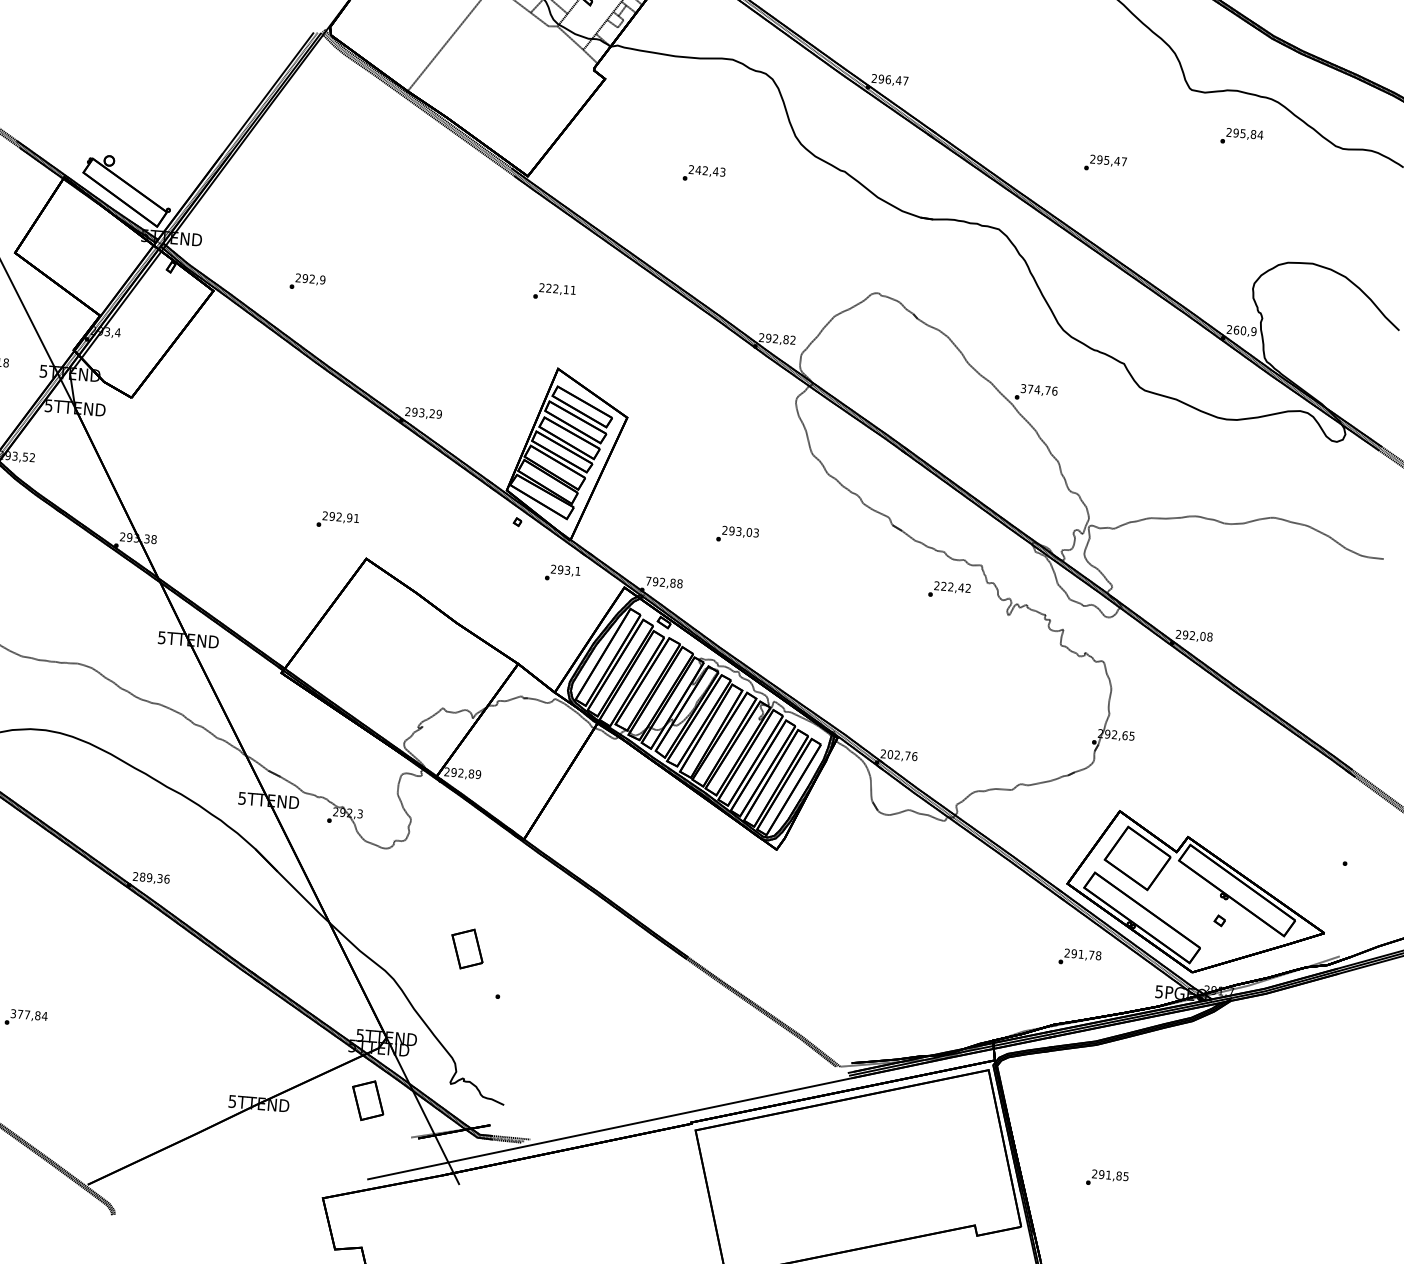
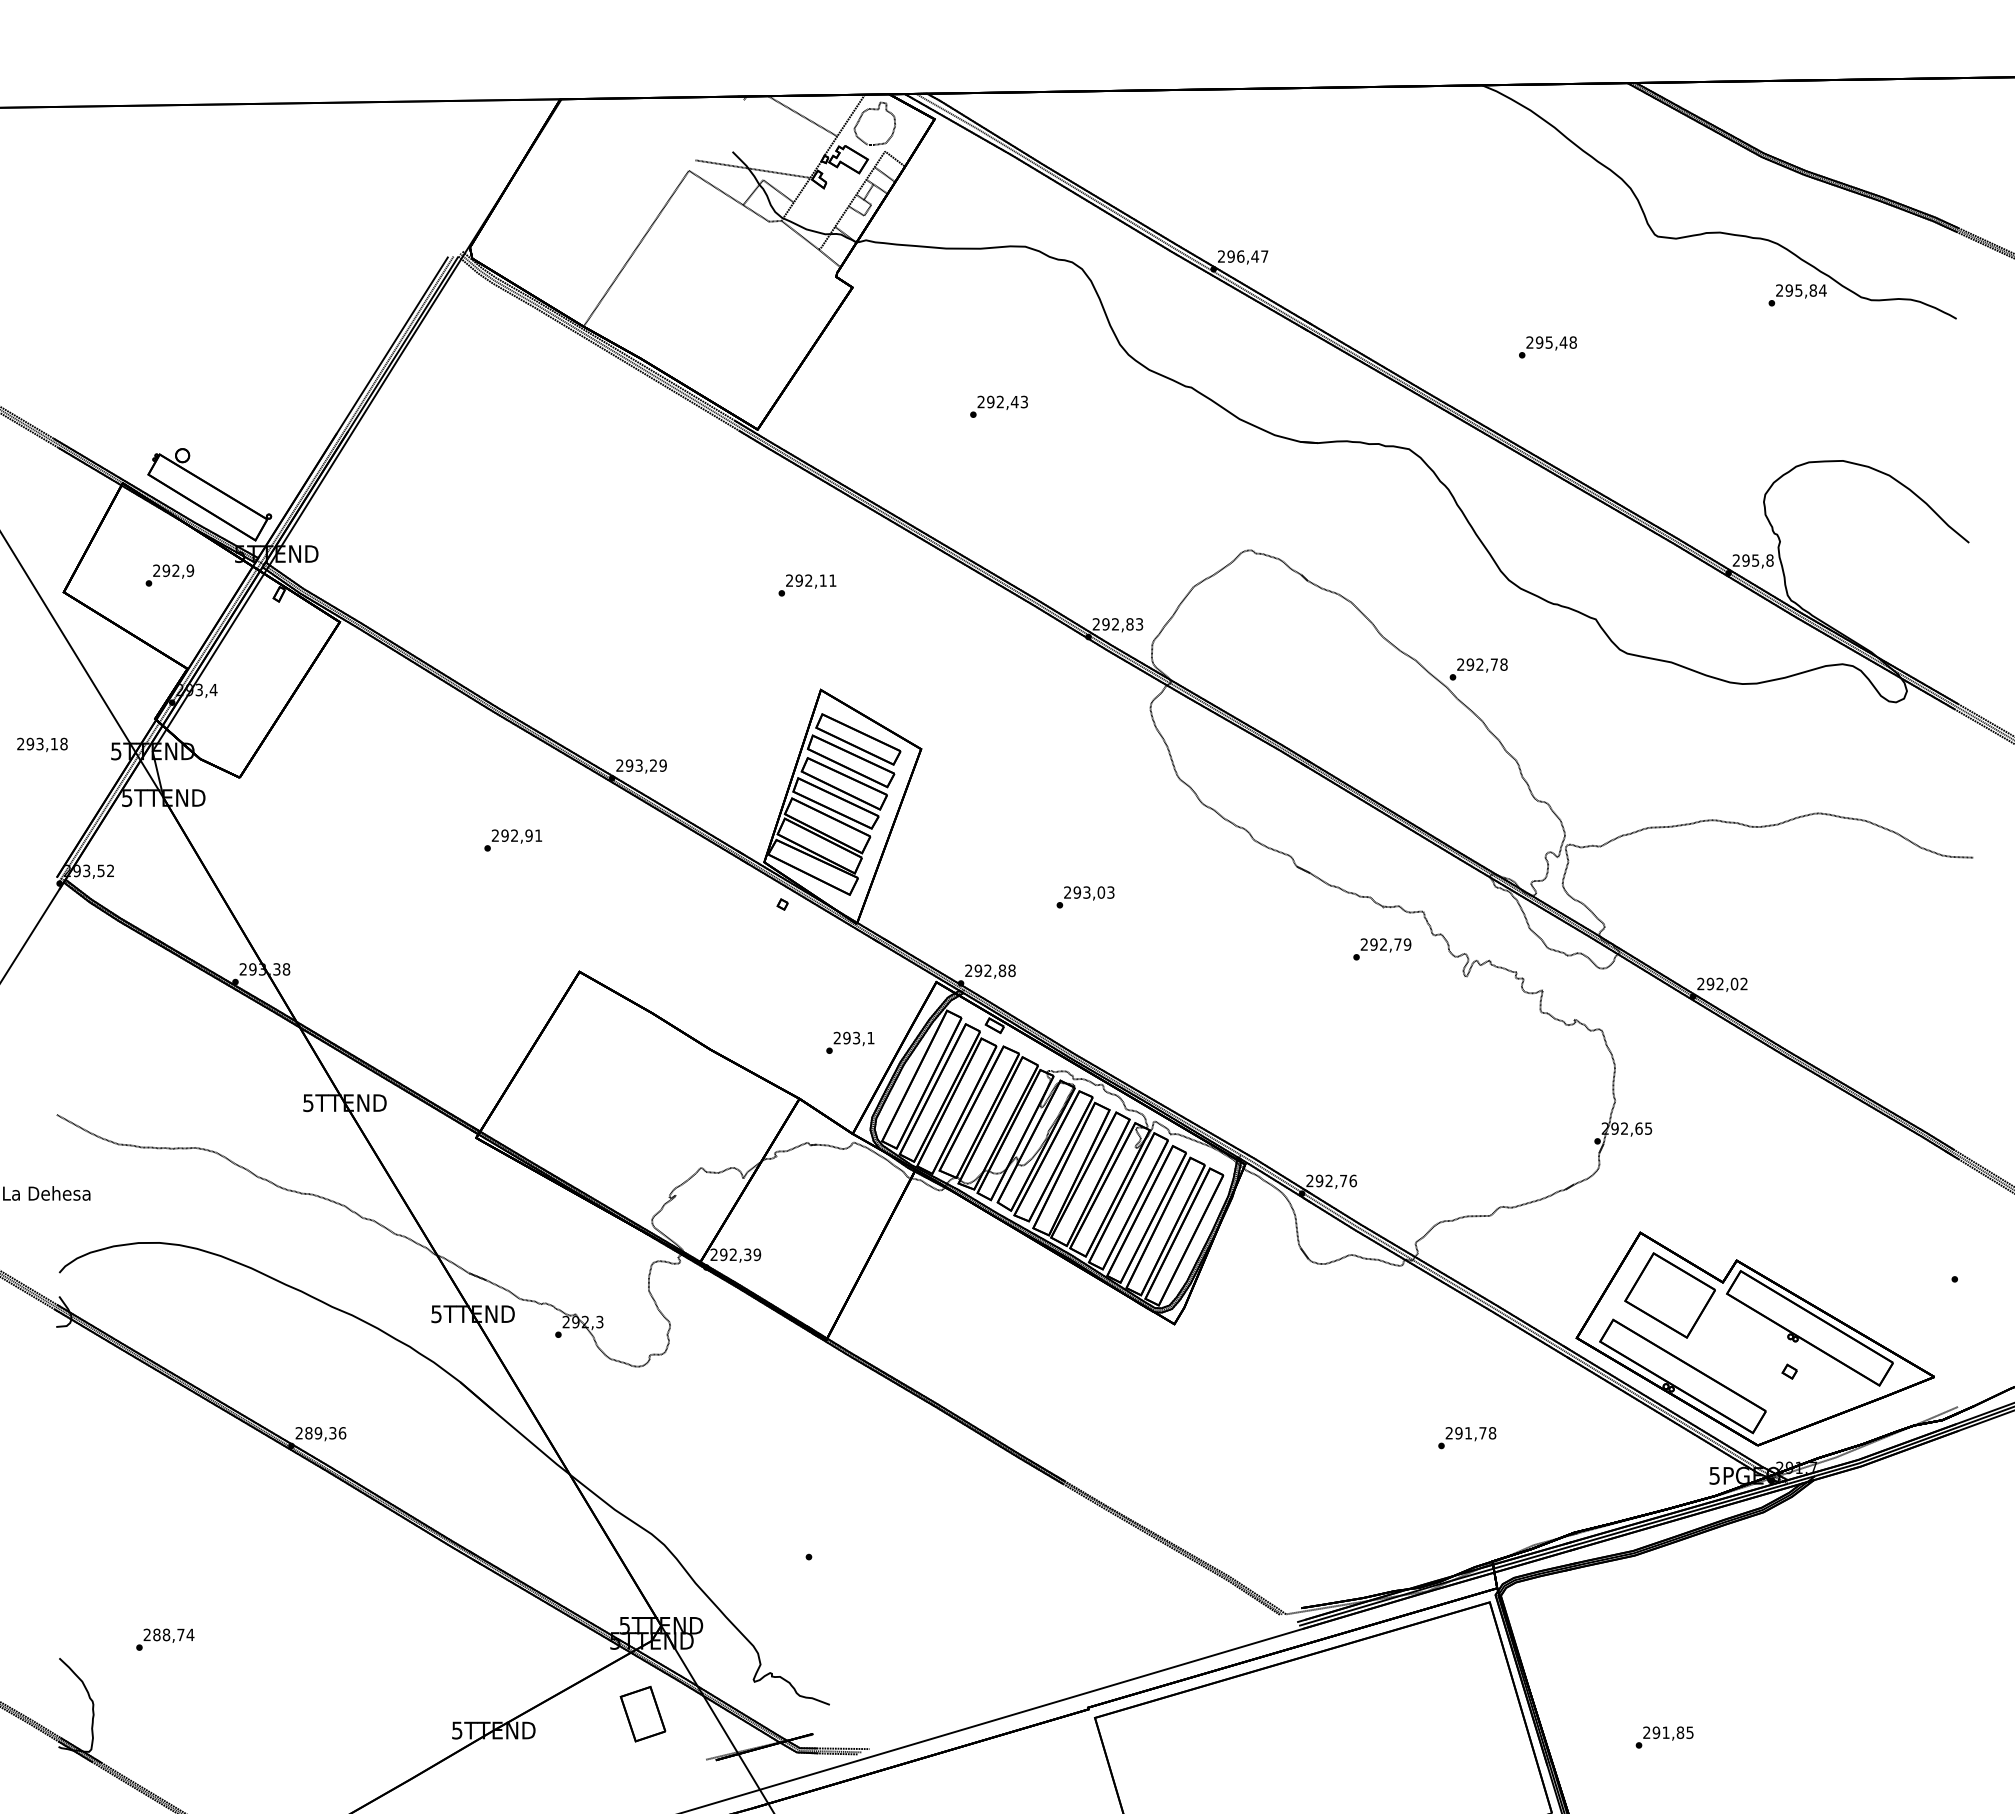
text: (1241, 137) -> (1797, 295), moved
text: (1123, 161) -> (1572, 342), 295,47 -> 295,48
text: (698, 169) -> (990, 401), 242,43 -> 292,43
text: (307, 282) -> (169, 575), moved
text: (548, 288) -> (798, 580), 222,11 -> 292,11
text: (1244, 330) -> (1757, 560), 260,9 -> 295,8
text: (793, 340) -> (1139, 624), 292,82 -> 292,83
text: (1039, 389) -> (1482, 664), 374,76 -> 292,78
text: (338, 520) -> (513, 840), moved
text: (562, 573) -> (850, 1042), moved
text: (648, 581) -> (968, 970), 792,88 -> 292,88
text: (955, 587) -> (1390, 944), 222,42 -> 292,79
text: (1209, 636) -> (1743, 983), 292,08 -> 292,02
text: (890, 754) -> (1319, 1181), 202,76 -> 292,76
text: (471, 773) -> (747, 1254), 292,89 -> 292,39
part: (467, 948) -> (761, 1494), removed
text: (1080, 958) -> (1467, 1438), moved
text: (25, 1014) -> (163, 1634), 377,84 -> 288,74

